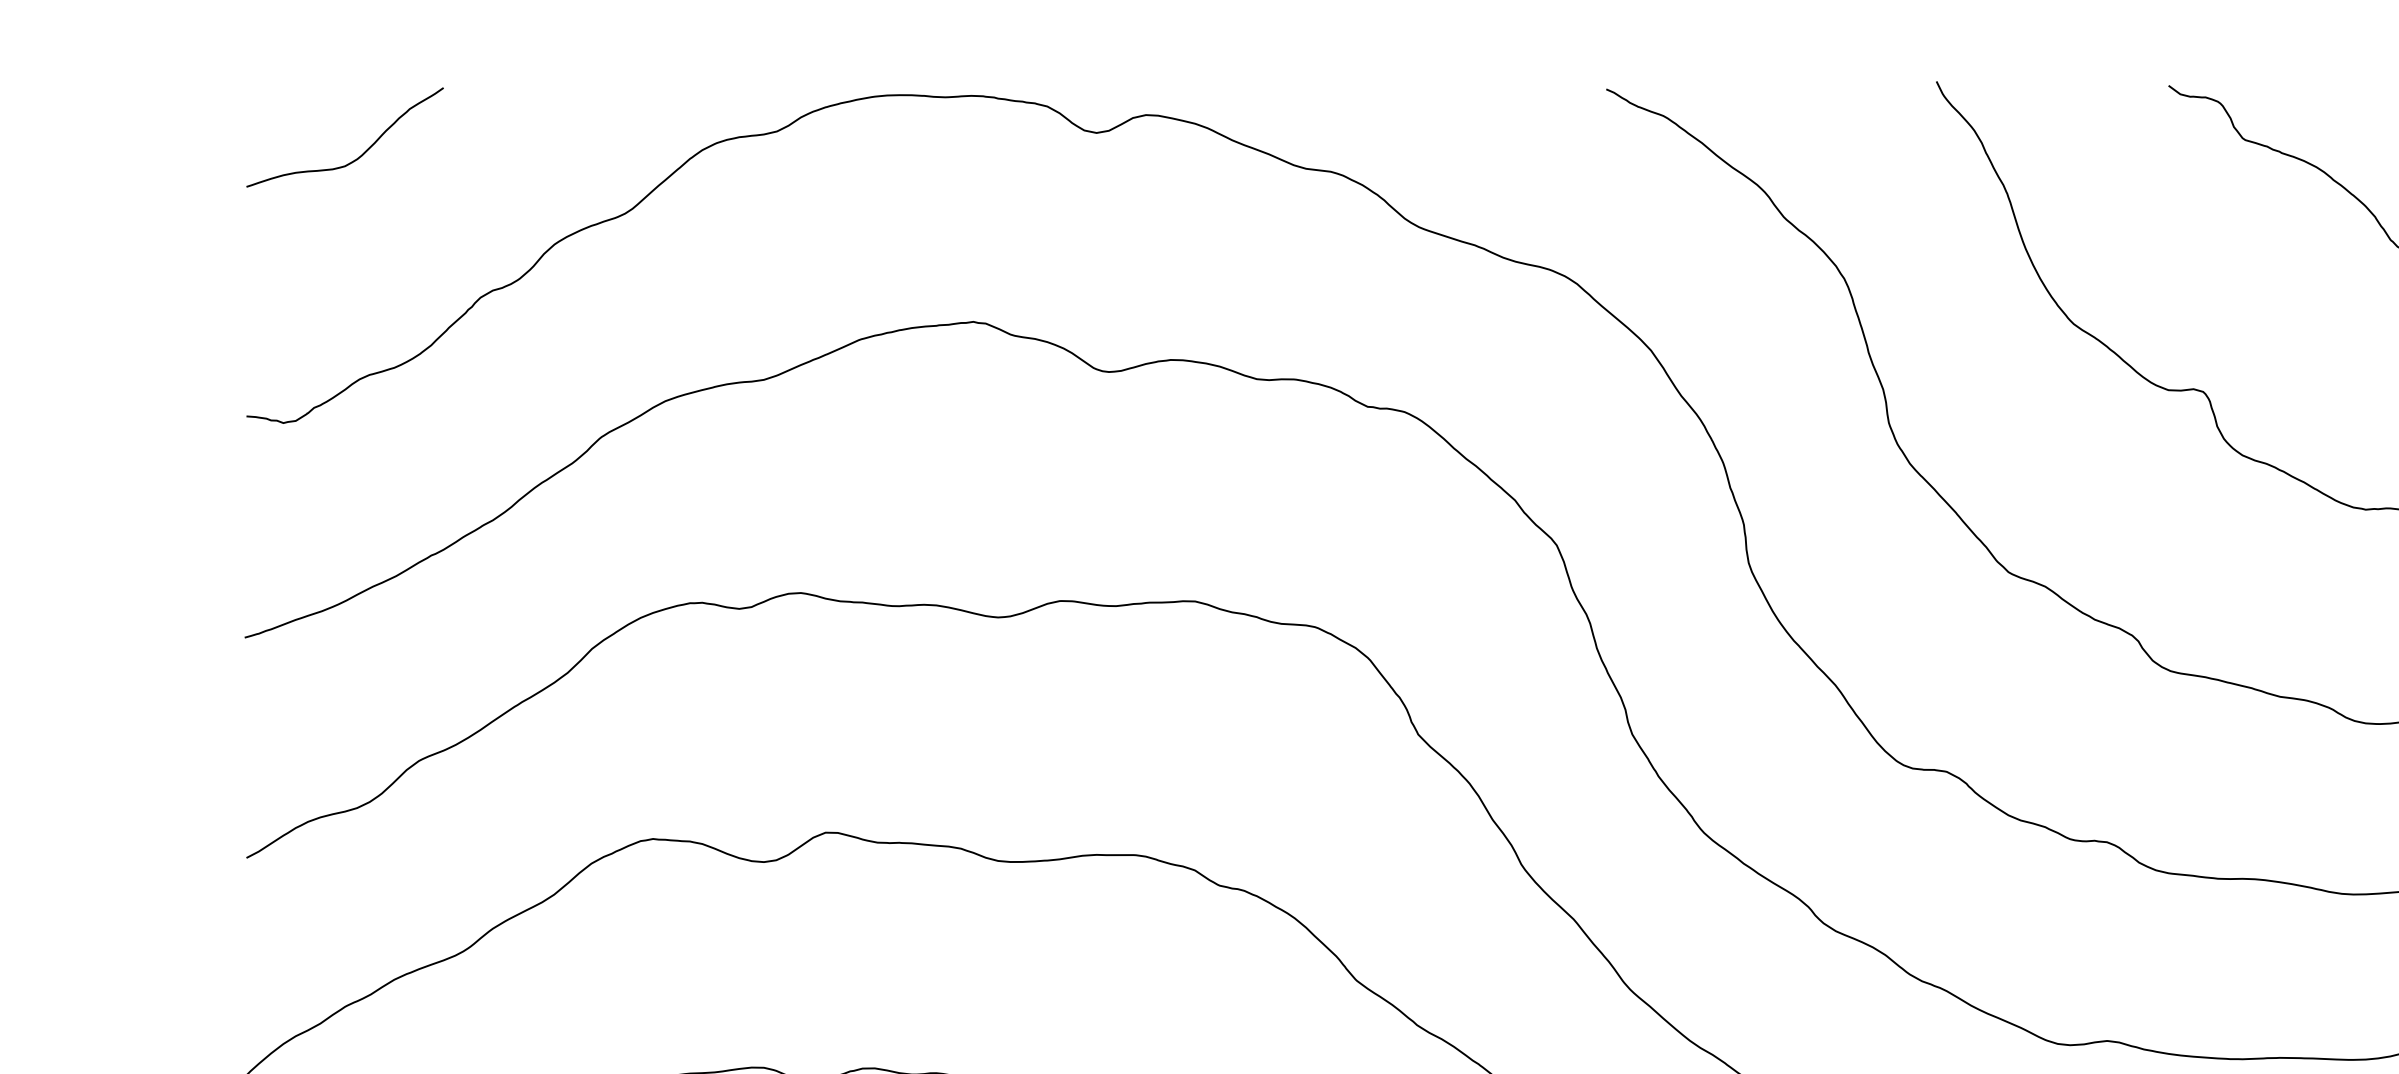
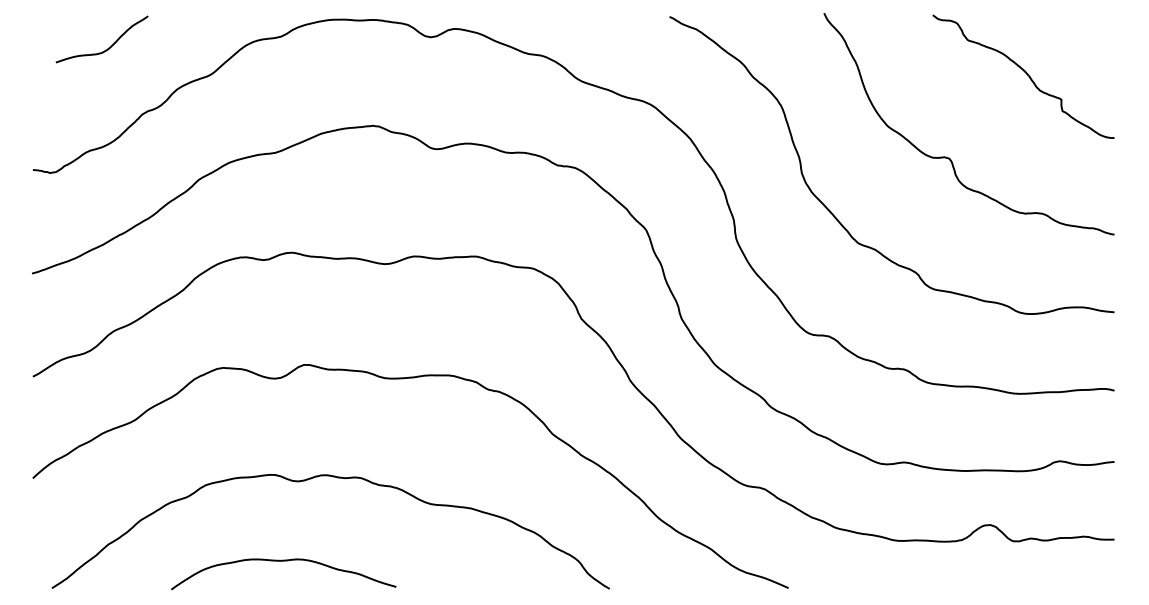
curve: (360, 152) -> (109, 46), moved

